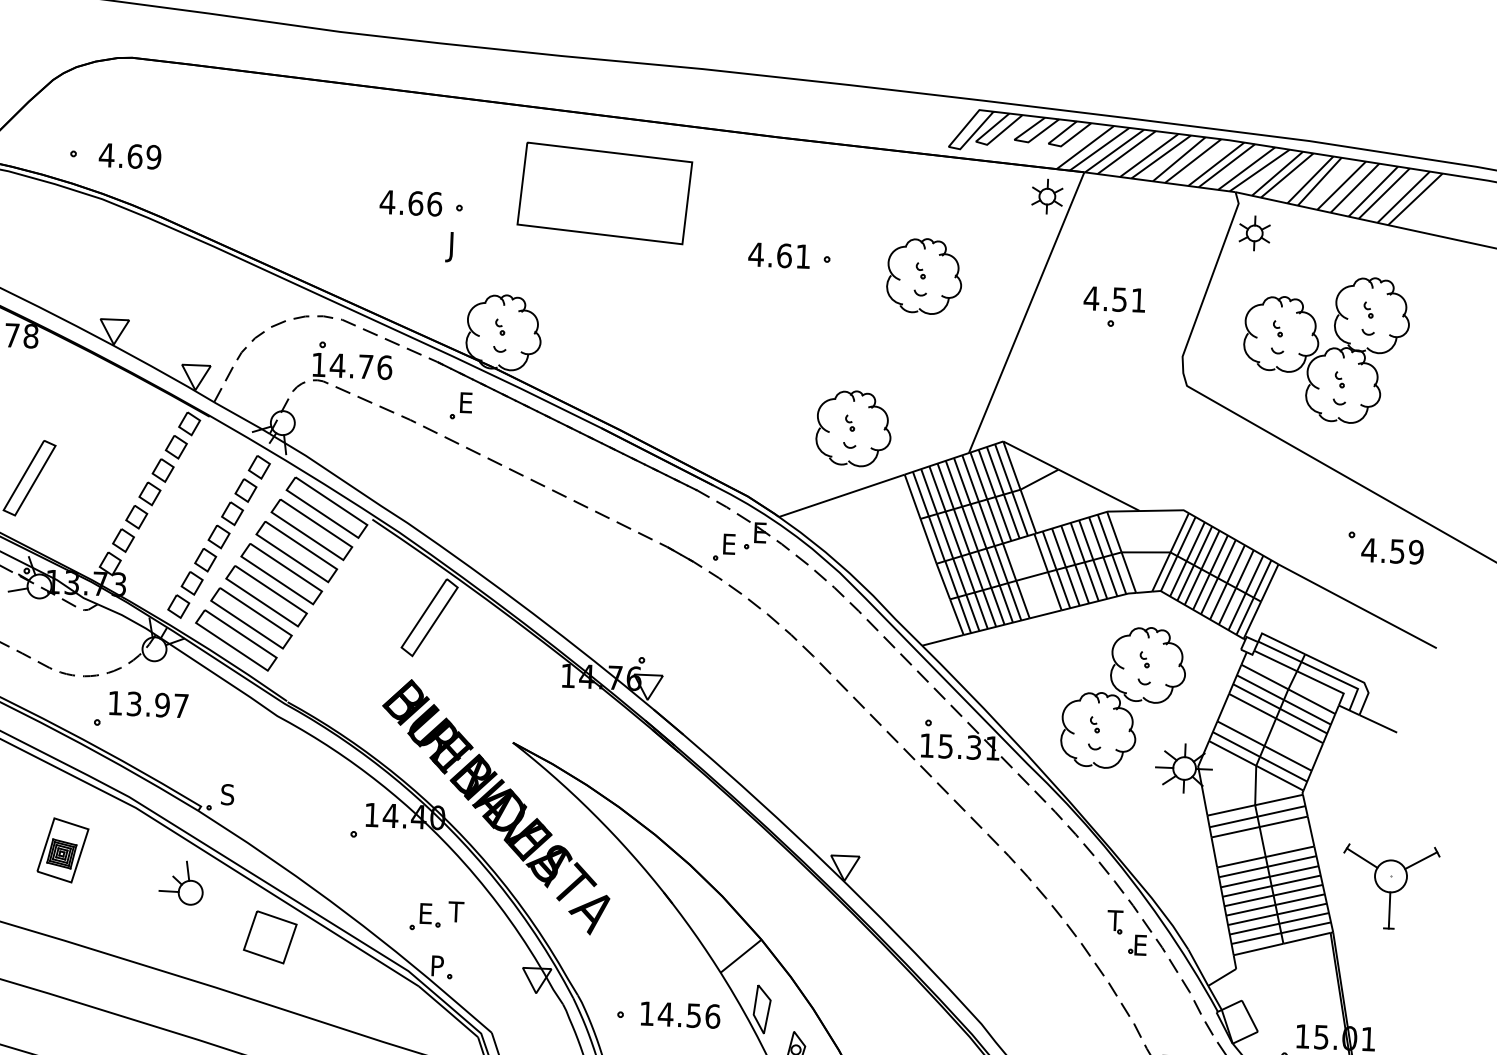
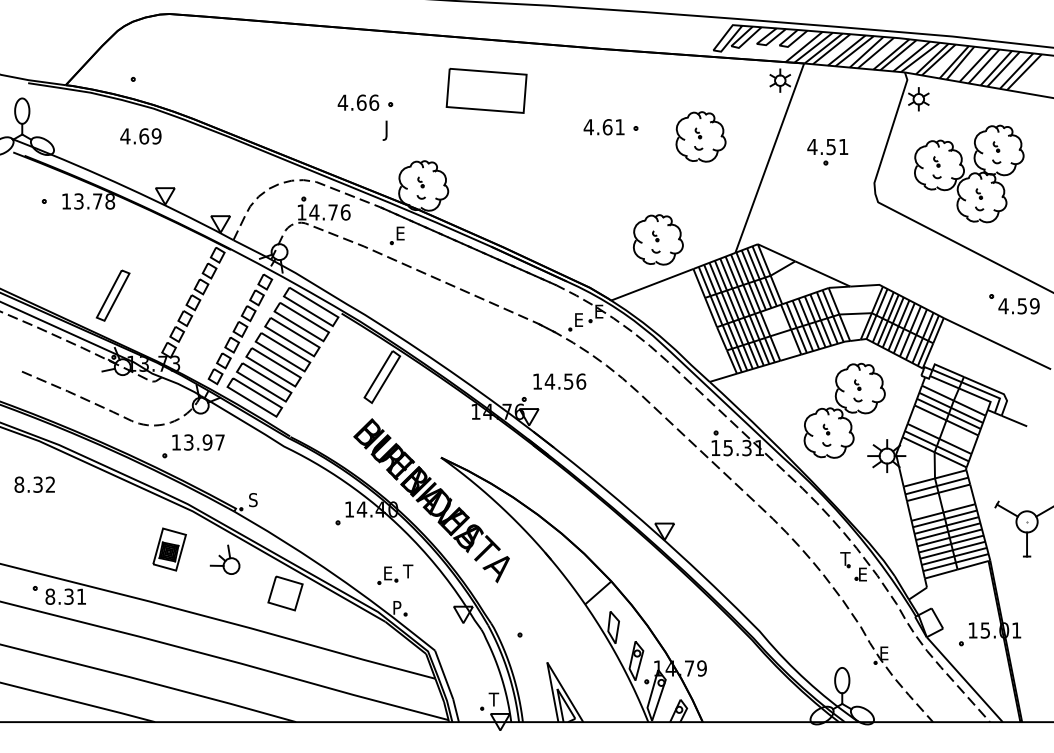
text: (129, 156) -> (140, 136), moved
part: (604, 192) -> (486, 90), size x0.7
part: (62, 850) -> (169, 549), moved
text: (680, 1014) -> (559, 381), moved

